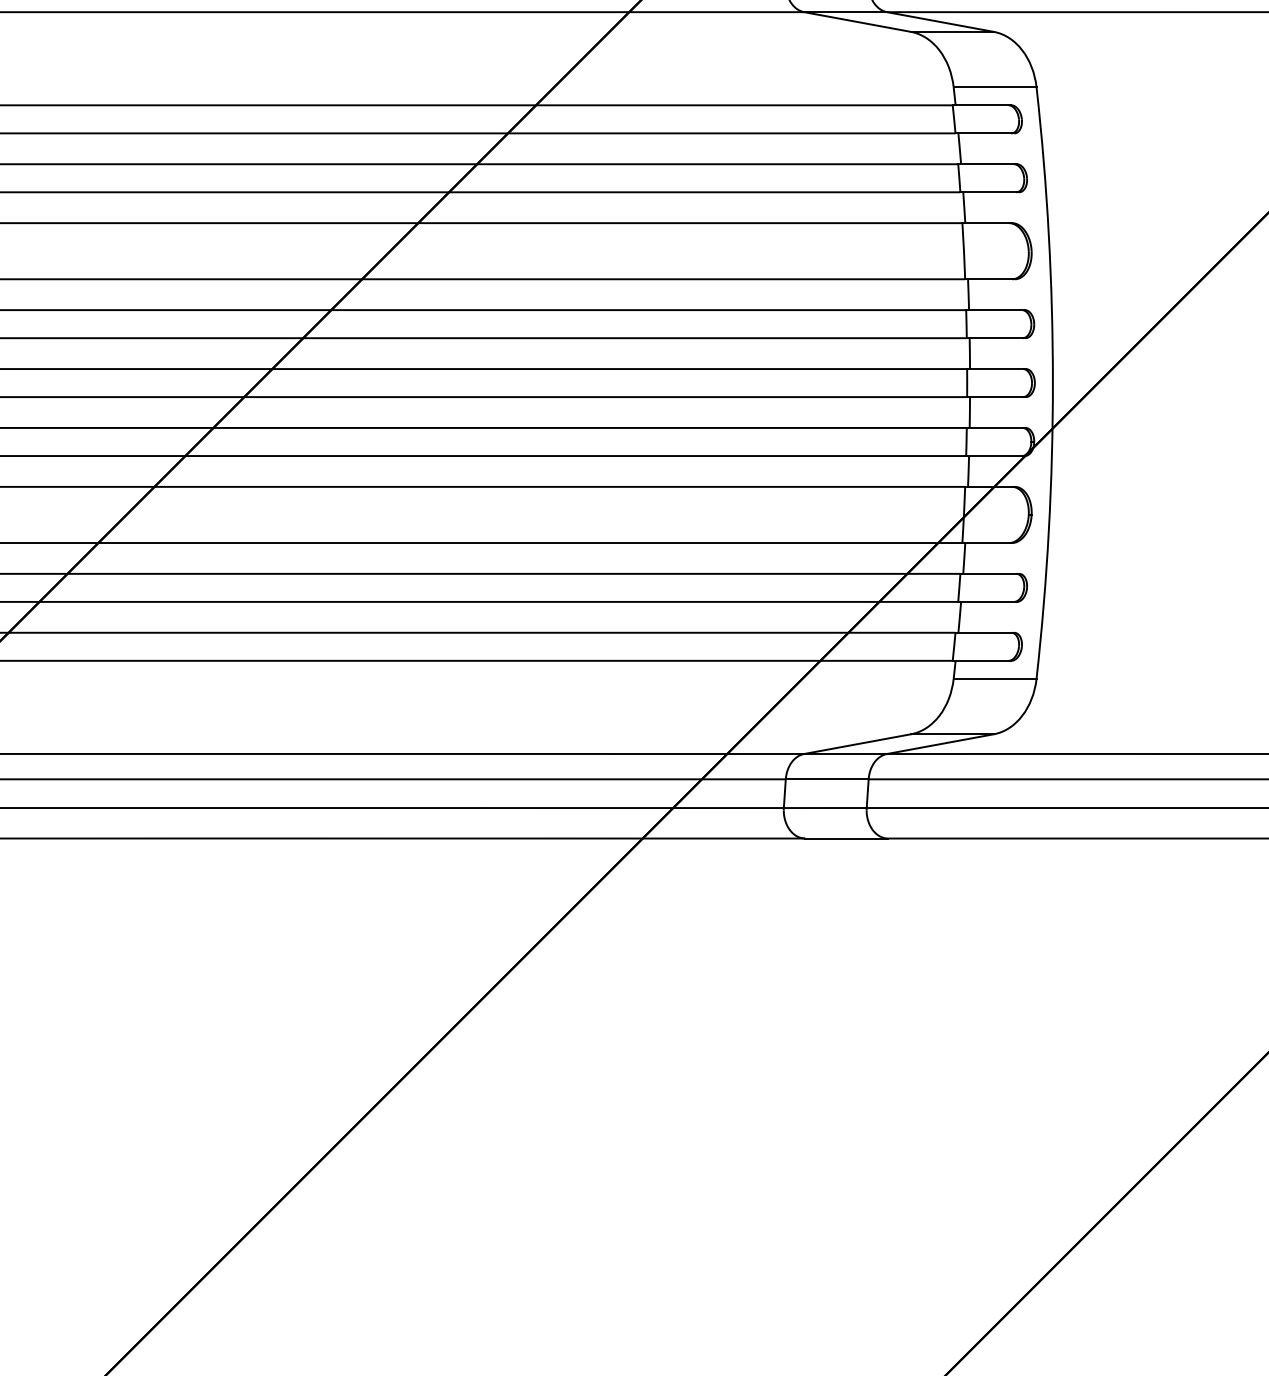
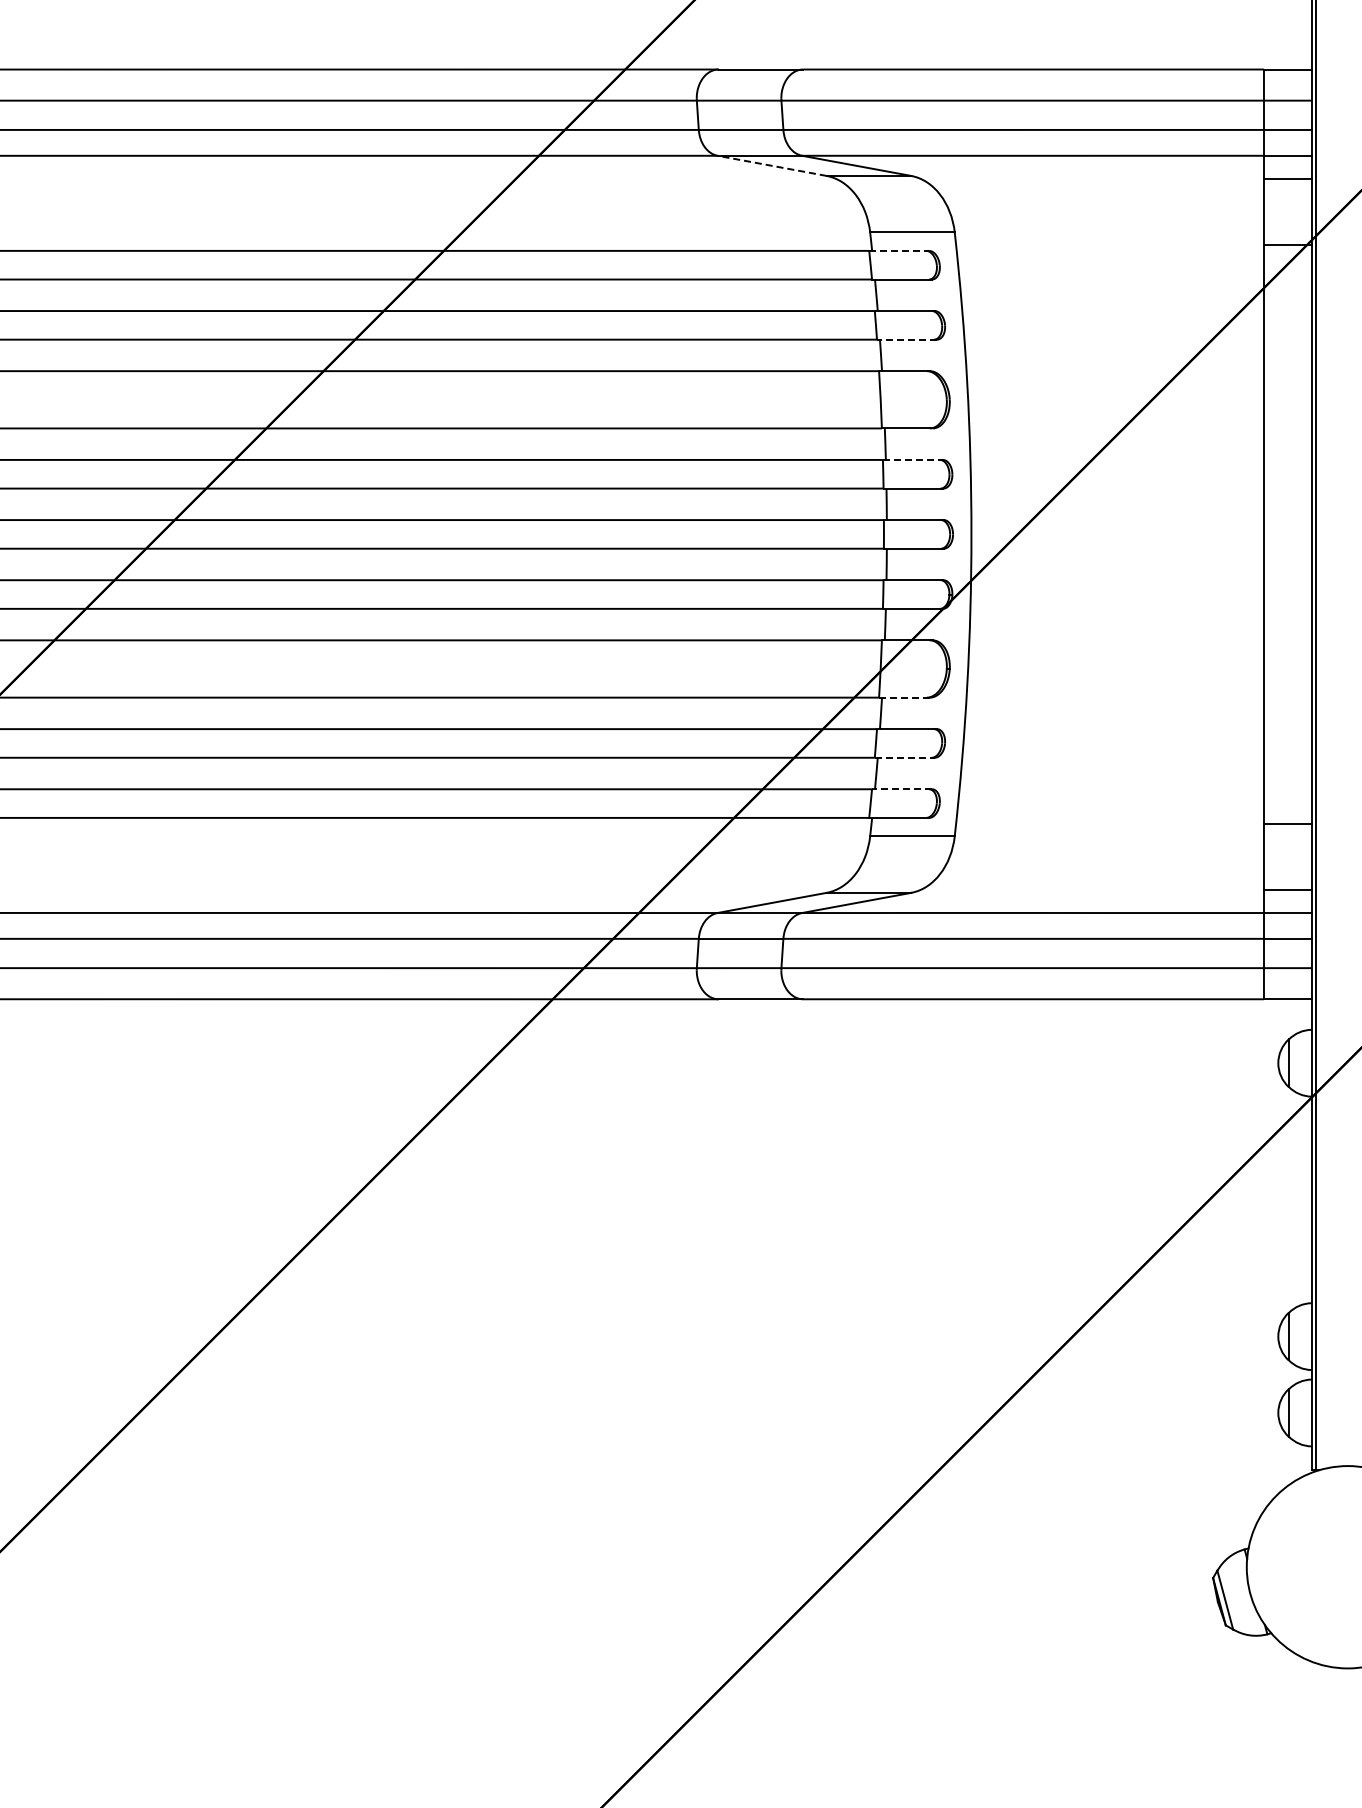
line: (857, 21) -> (771, 165), solid -> dashed
line: (982, 104) -> (899, 250), solid -> dashed
line: (989, 192) -> (906, 339), solid -> dashed
line: (995, 309) -> (912, 459), solid -> dashed
line: (987, 542) -> (904, 697), solid -> dashed
line: (987, 601) -> (904, 757), solid -> dashed
line: (985, 632) -> (902, 789), solid -> dashed

